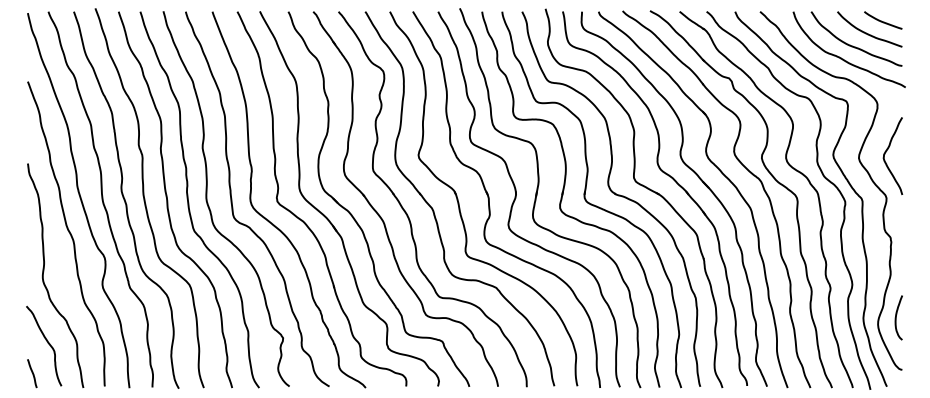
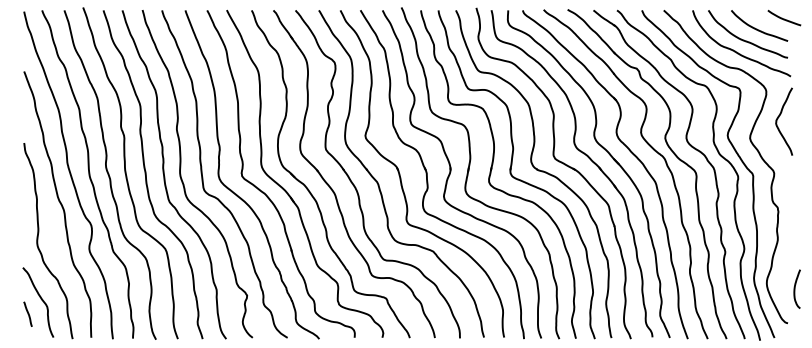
curve: (883, 21) -> (784, 18), moved
curve: (886, 152) -> (778, 118), moved
curve: (896, 317) -> (795, 288), moved
line: (32, 373) -> (28, 314), moved

